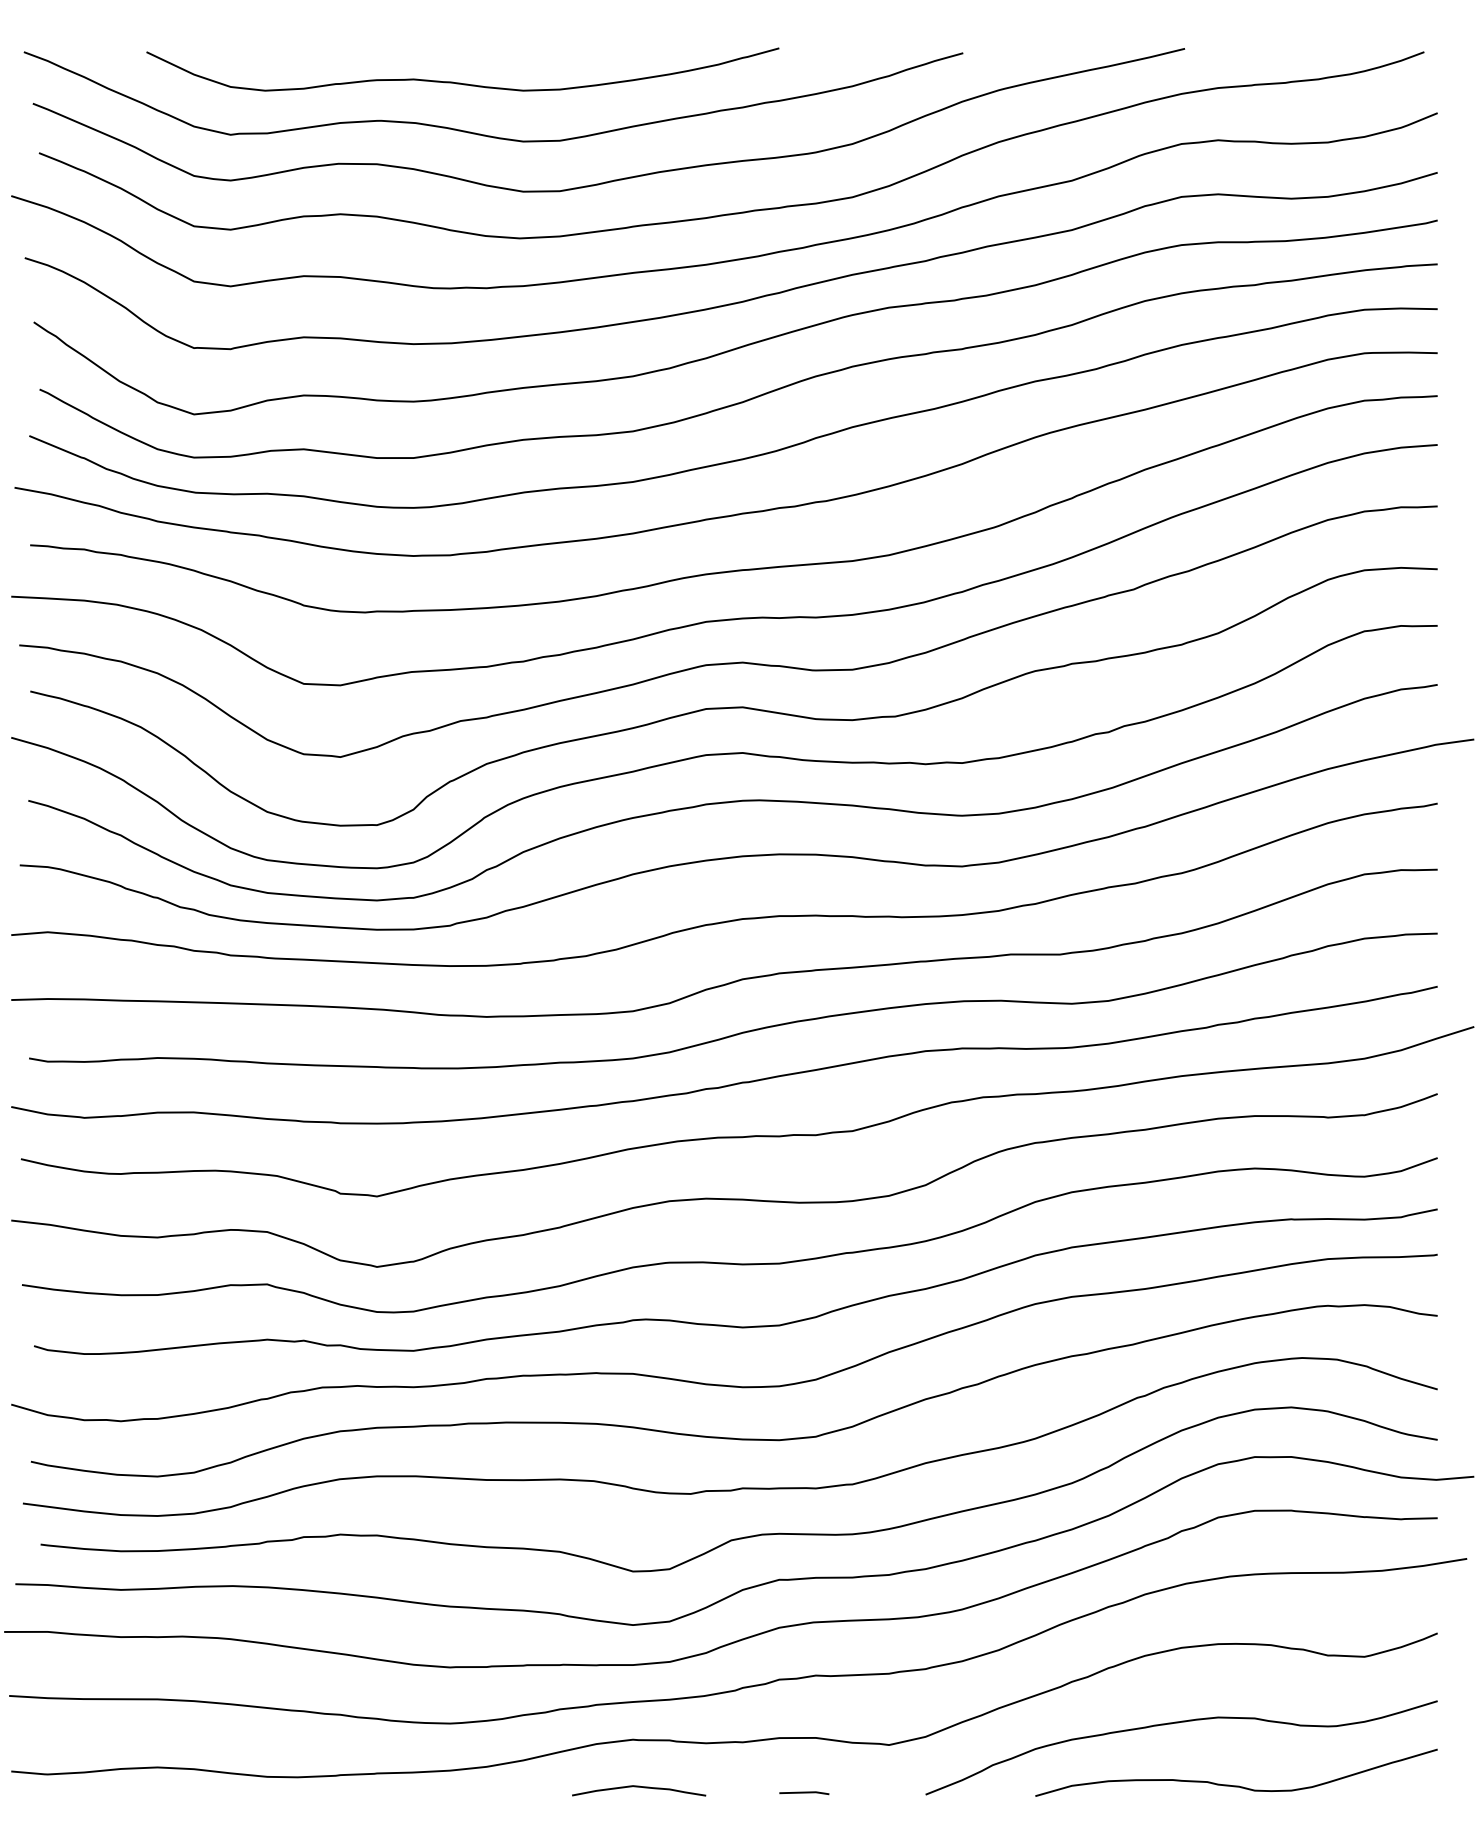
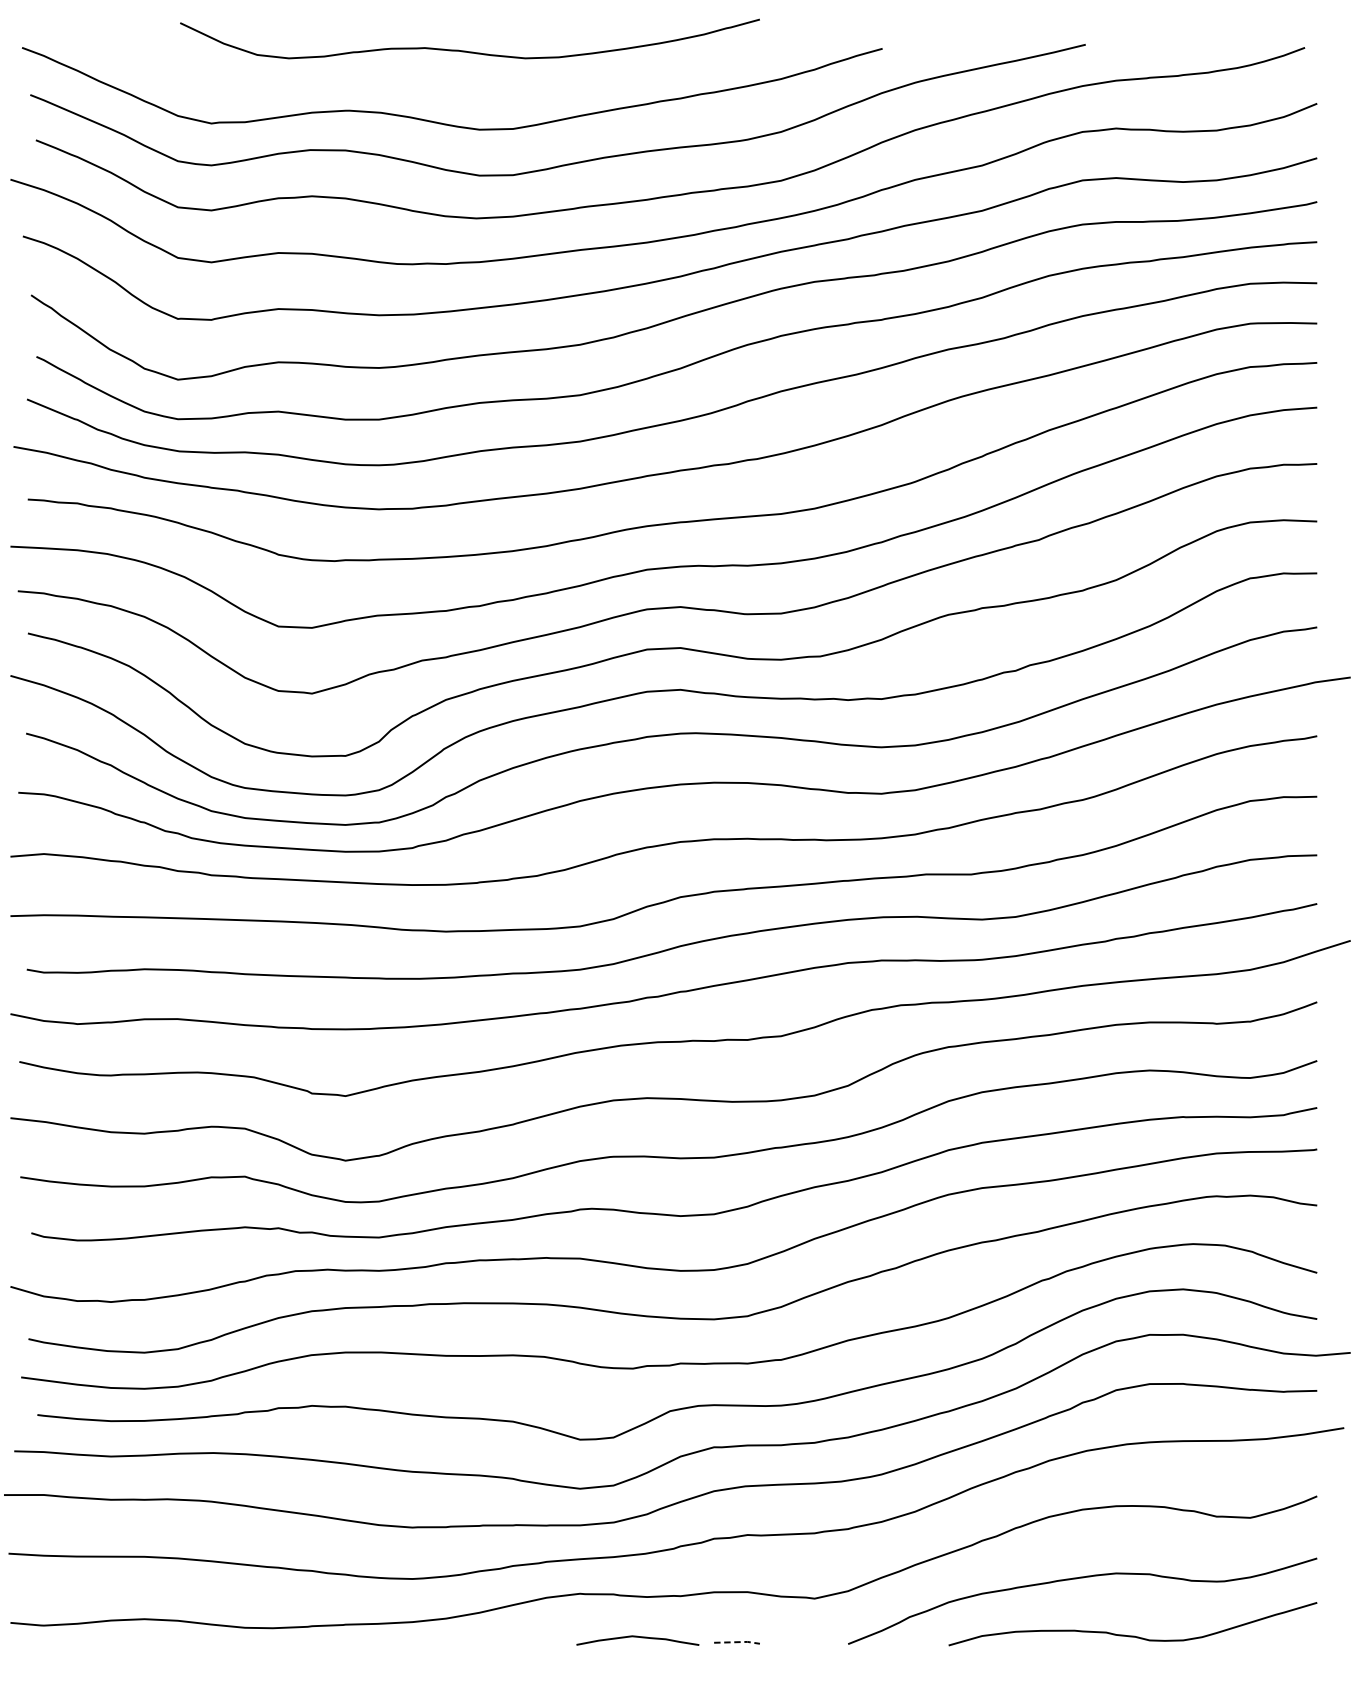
curve: (460, 82) -> (467, 50), moved
curve: (639, 1787) -> (638, 1637), moved
line: (805, 1792) -> (738, 1642), solid -> dashed

